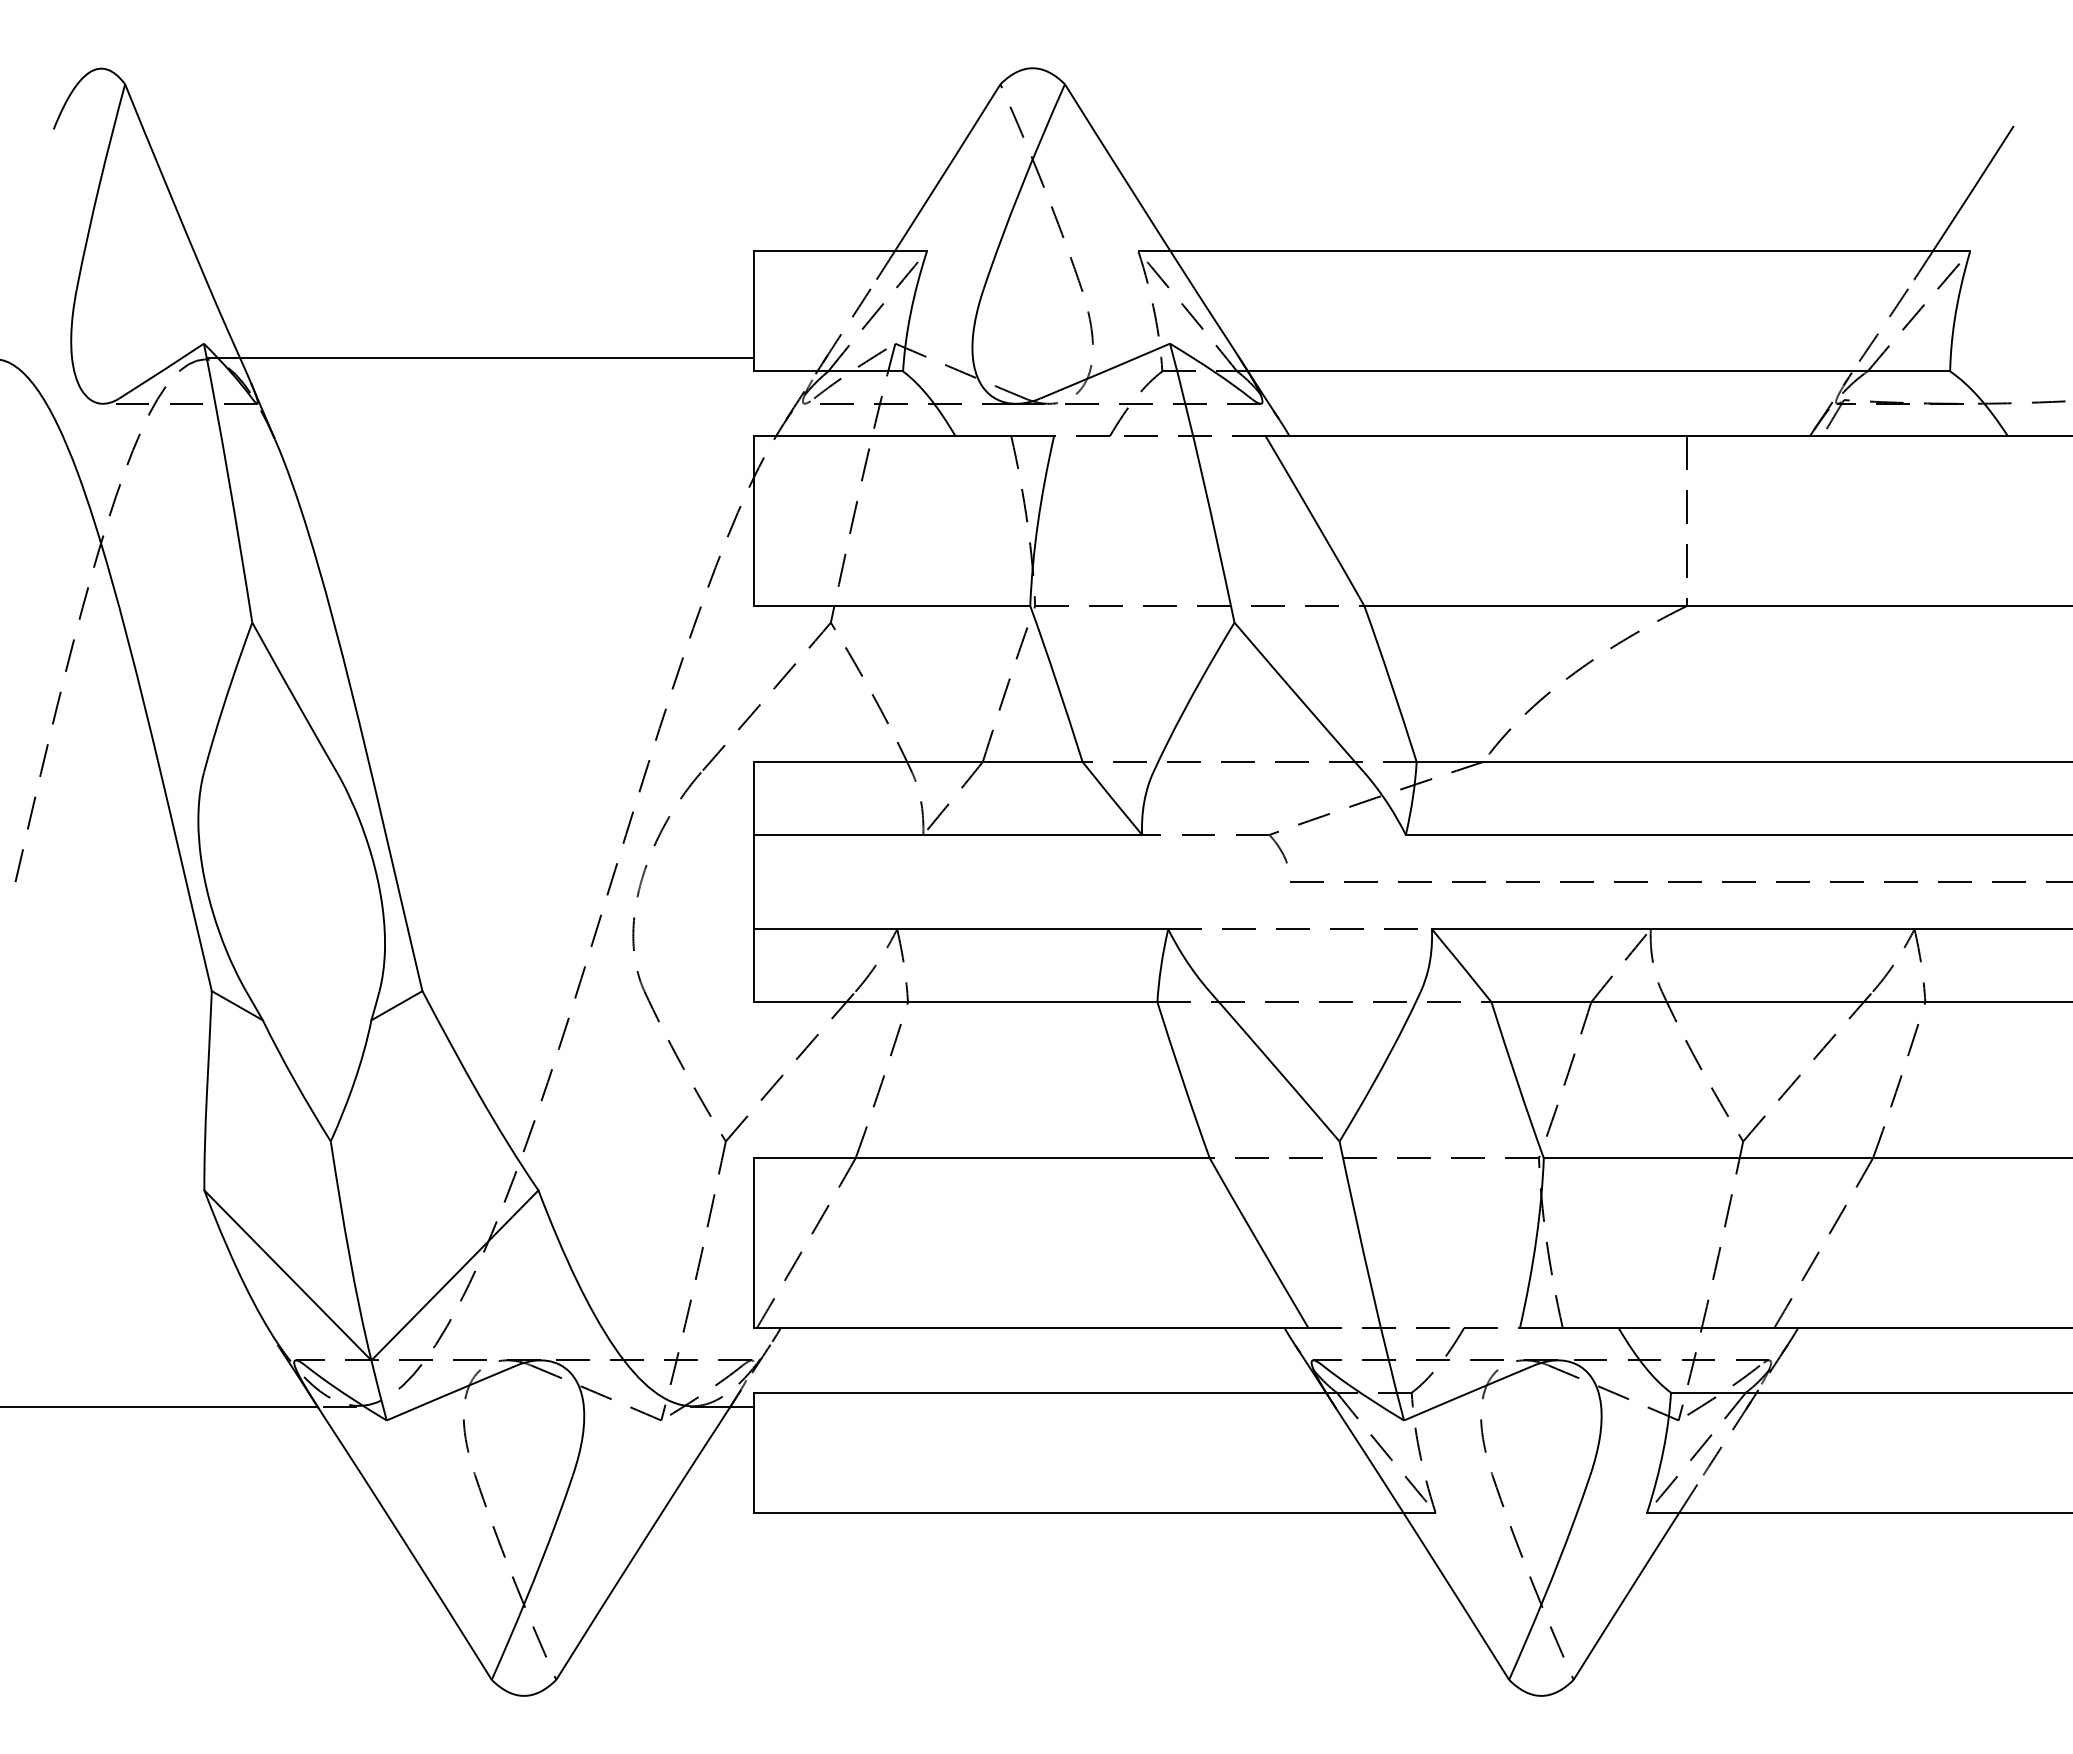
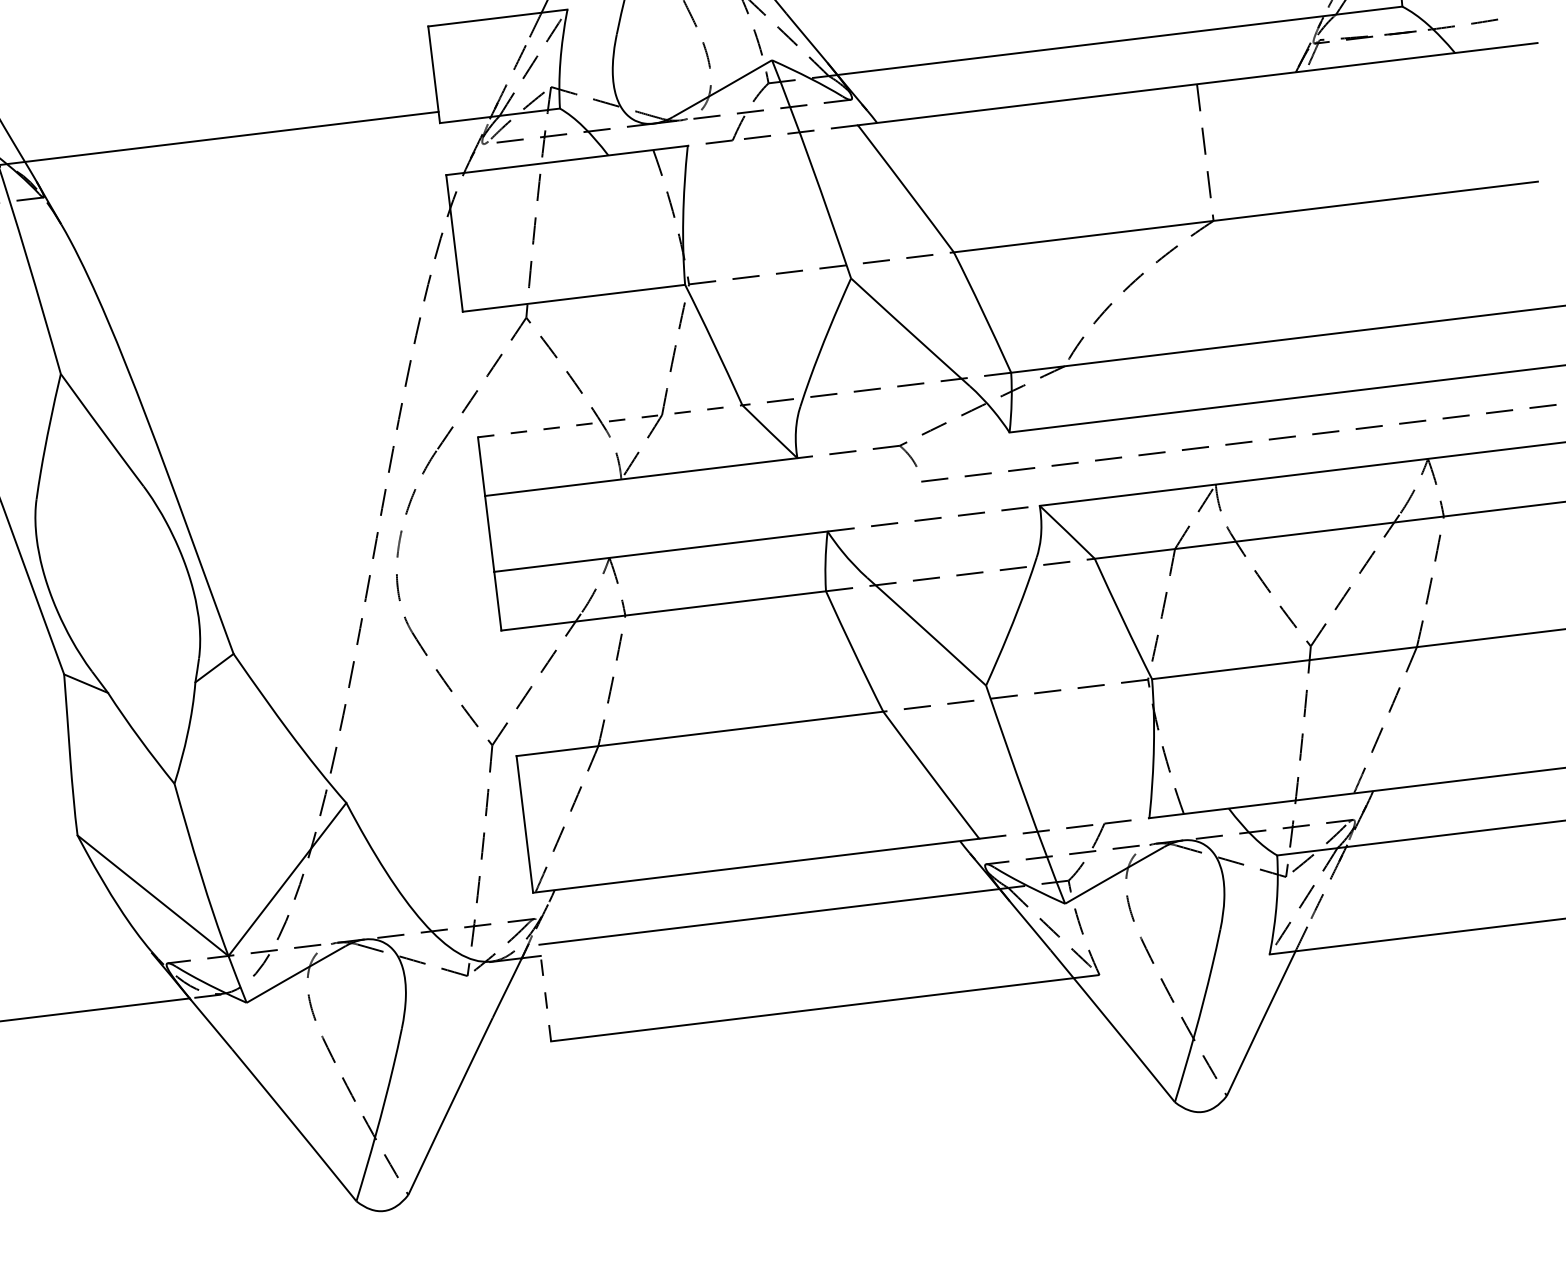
line: (918, 761) -> (610, 420), solid -> dashed
line: (753, 1452) -> (544, 992), solid -> dashed

